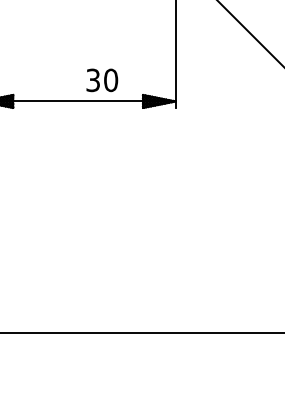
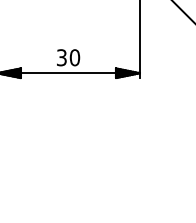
text: (102, 80) -> (68, 57), moved

